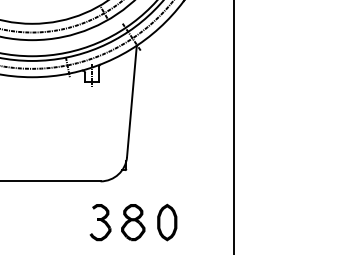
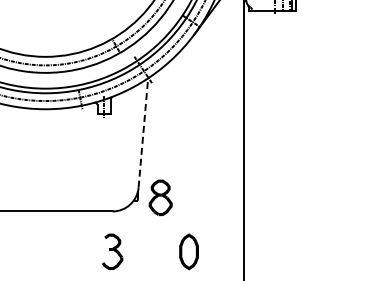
line: (132, 101) -> (143, 133), solid -> dashed
part: (133, 222) -> (160, 197), moved
part: (166, 222) -> (188, 251), moved

